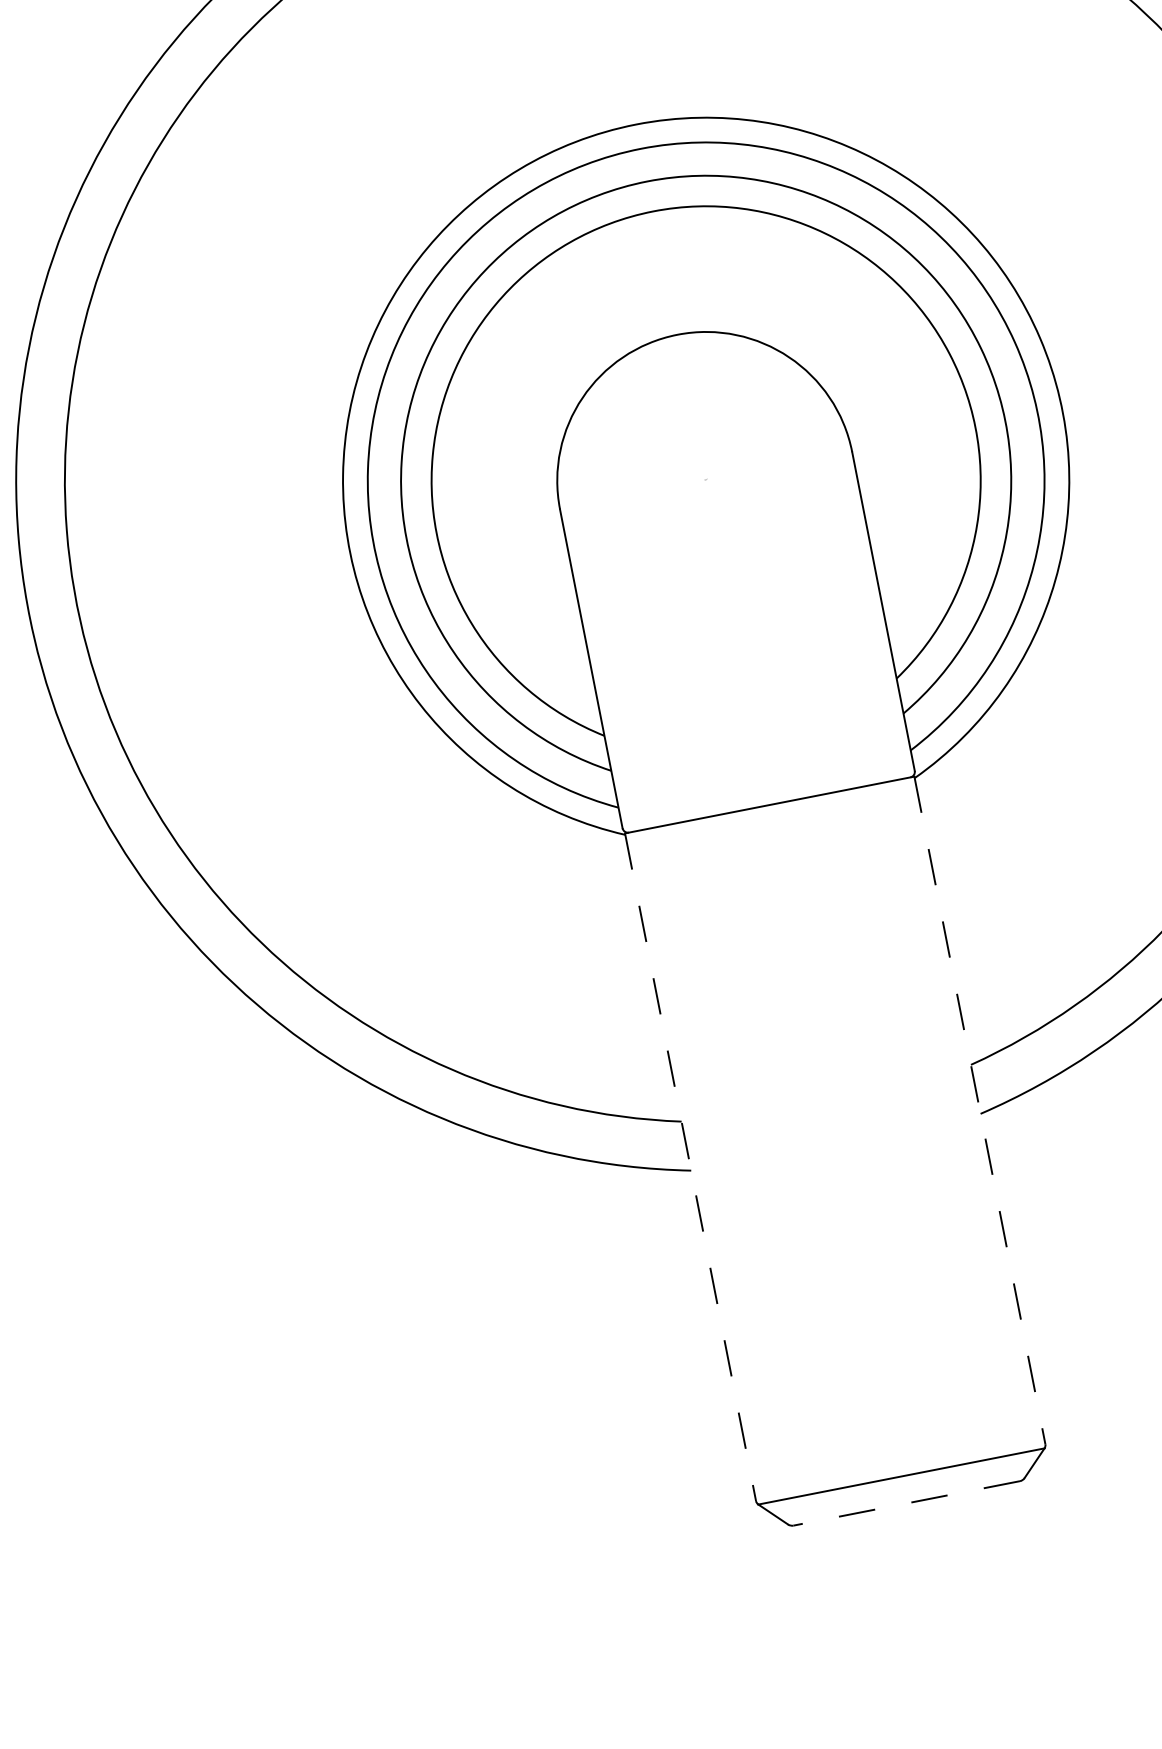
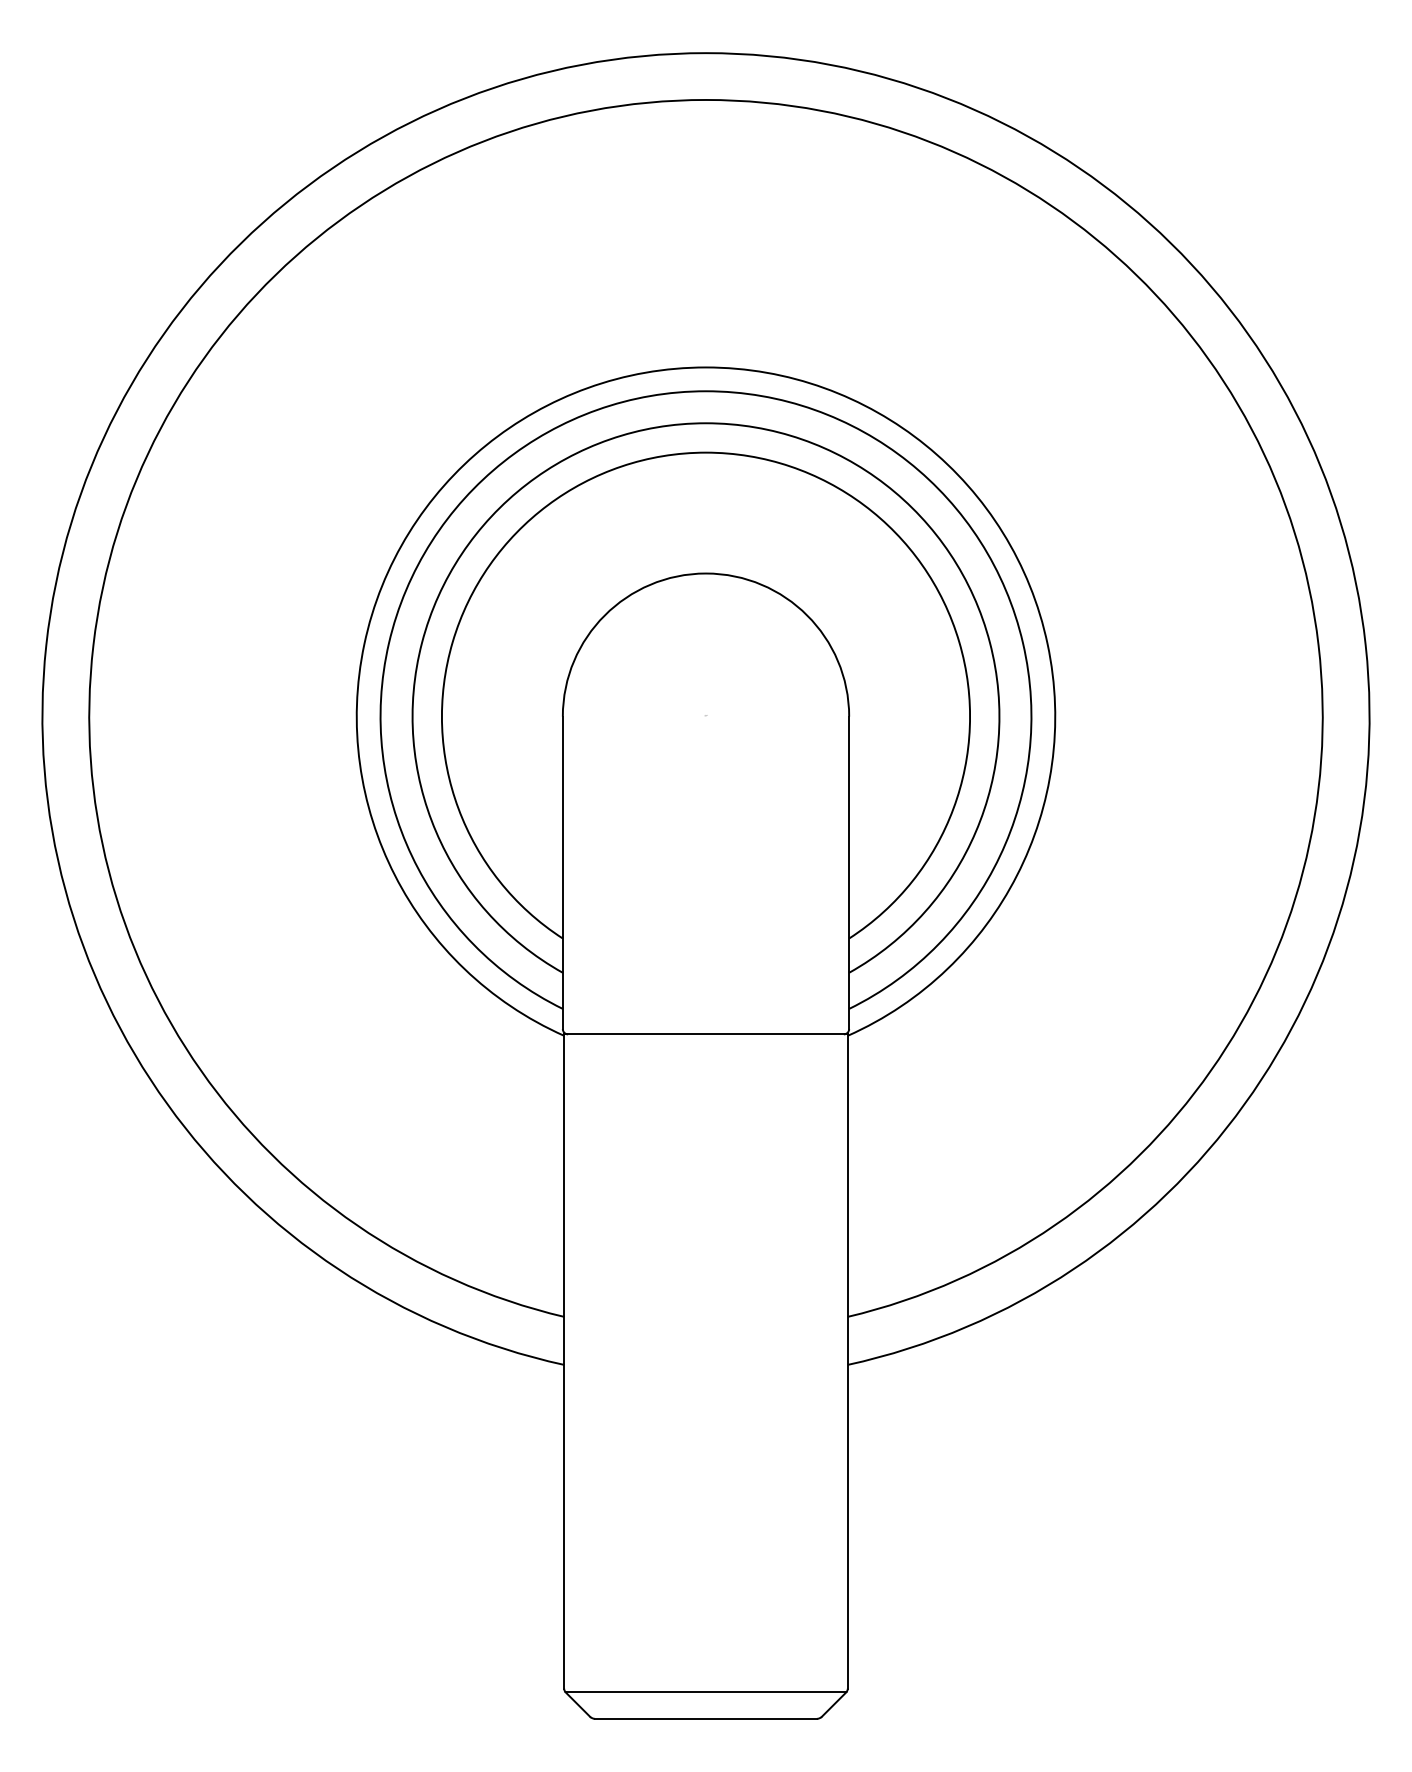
line: (979, 1111) -> (847, 1362), dashed -> solid
line: (691, 1168) -> (564, 1362), dashed -> solid
line: (906, 1503) -> (705, 1718), dashed -> solid

